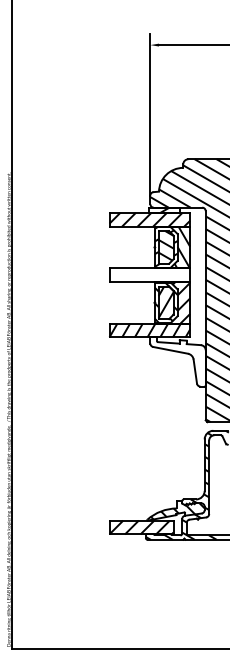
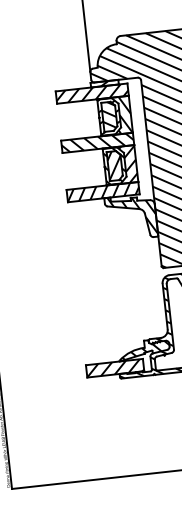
hatch: (149, 275) -> (97, 143), added
hatch: (179, 360) -> (132, 215), added

